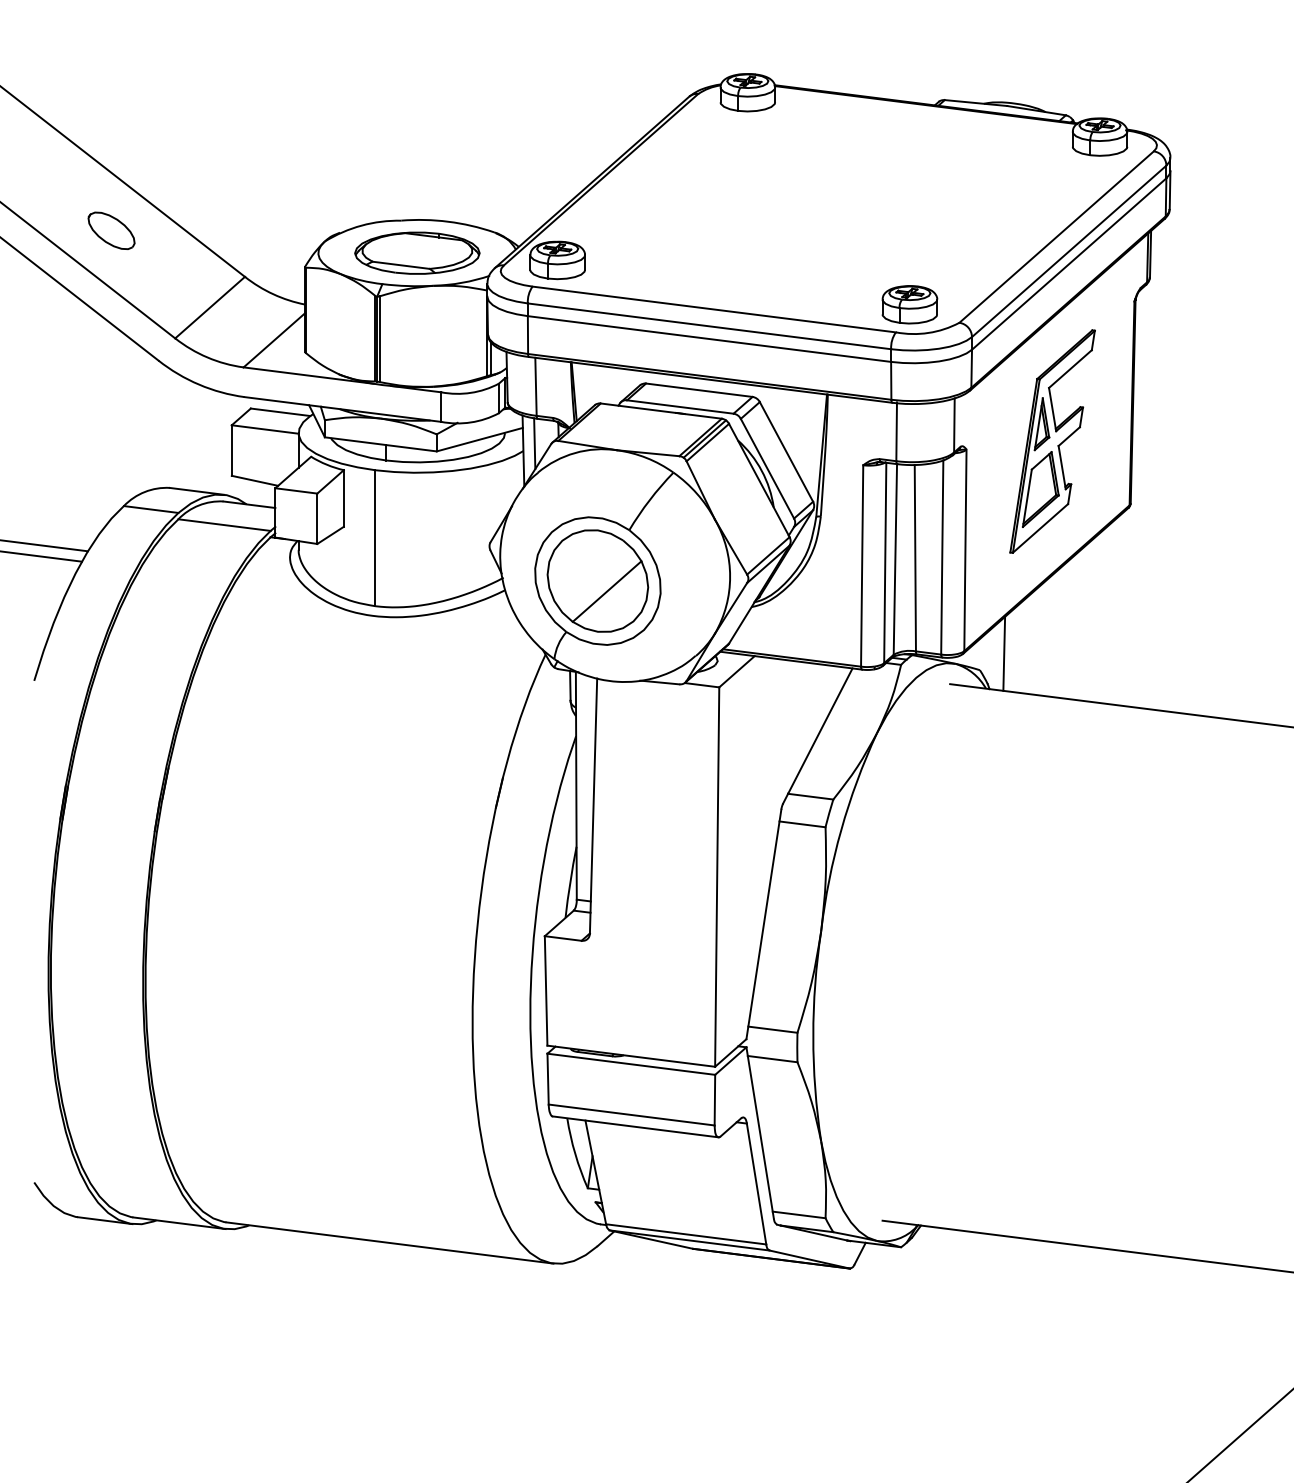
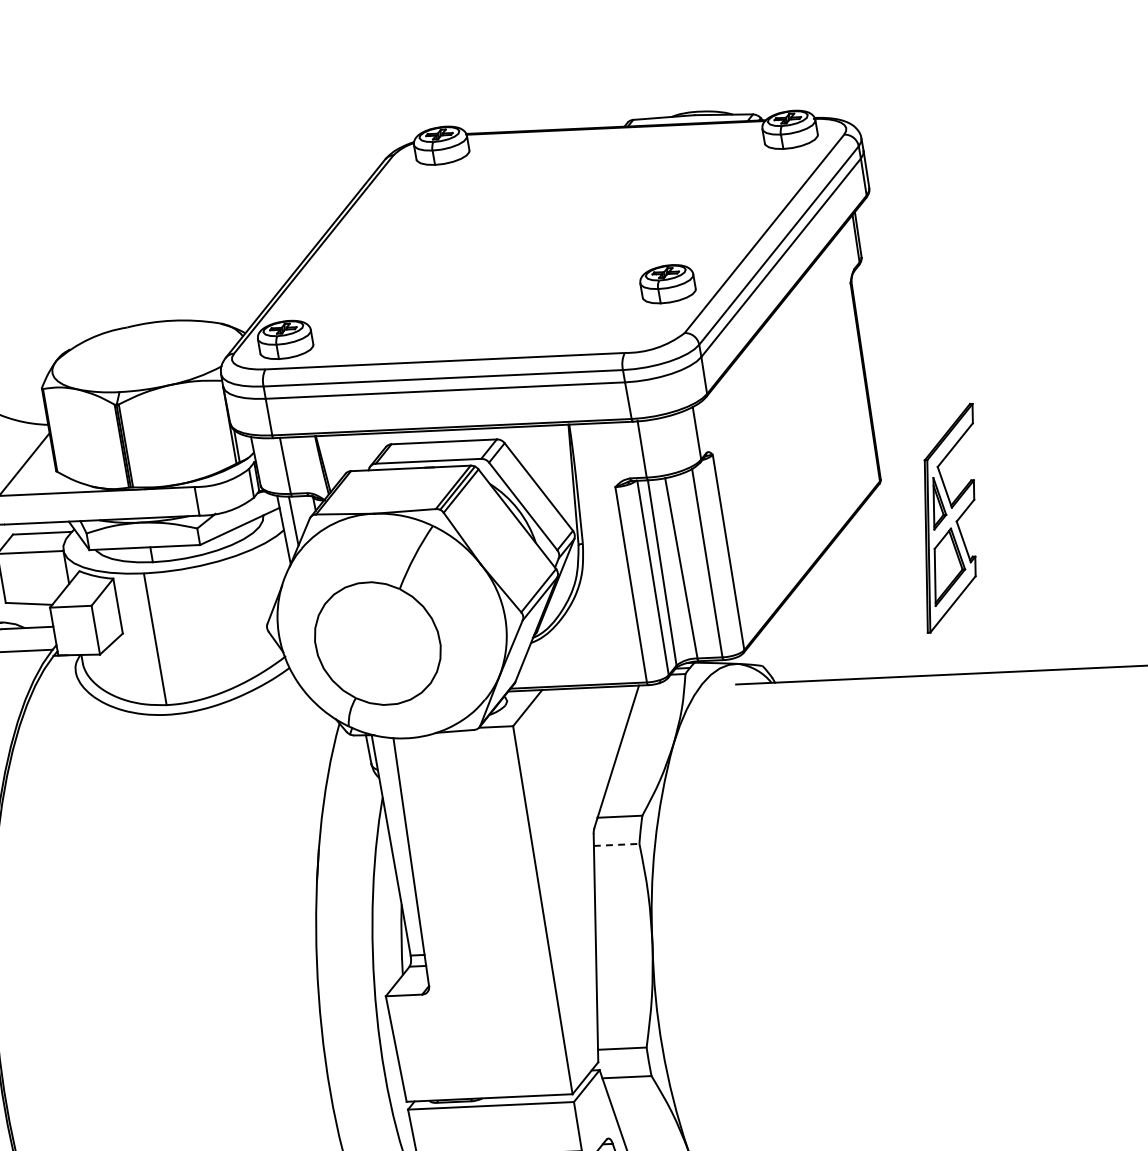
part: (417, 252) -> (148, 355), removed
part: (909, 304) -> (667, 283), moved
part: (1052, 441) -> (950, 518), moved
part: (597, 580) -> (377, 643), removed
line: (1004, 653) -> (783, 645), removed
line: (803, 824) -> (617, 844), solid -> dashed

